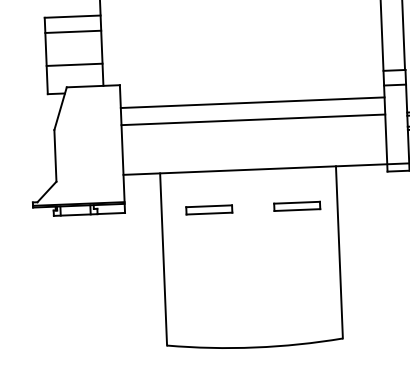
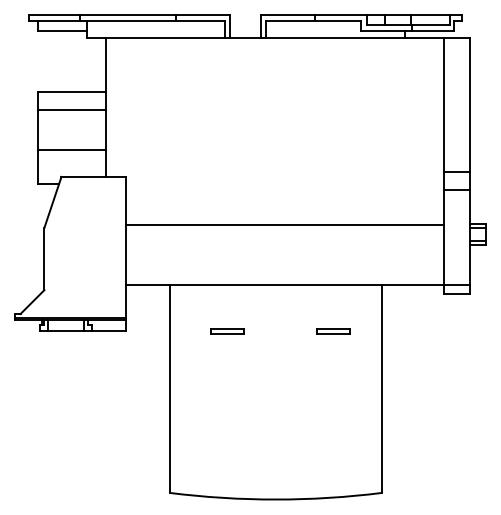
line: (252, 102) -> (284, 204), removed
part: (297, 206) -> (333, 331), size x0.6
part: (209, 209) -> (227, 331), size x0.6

